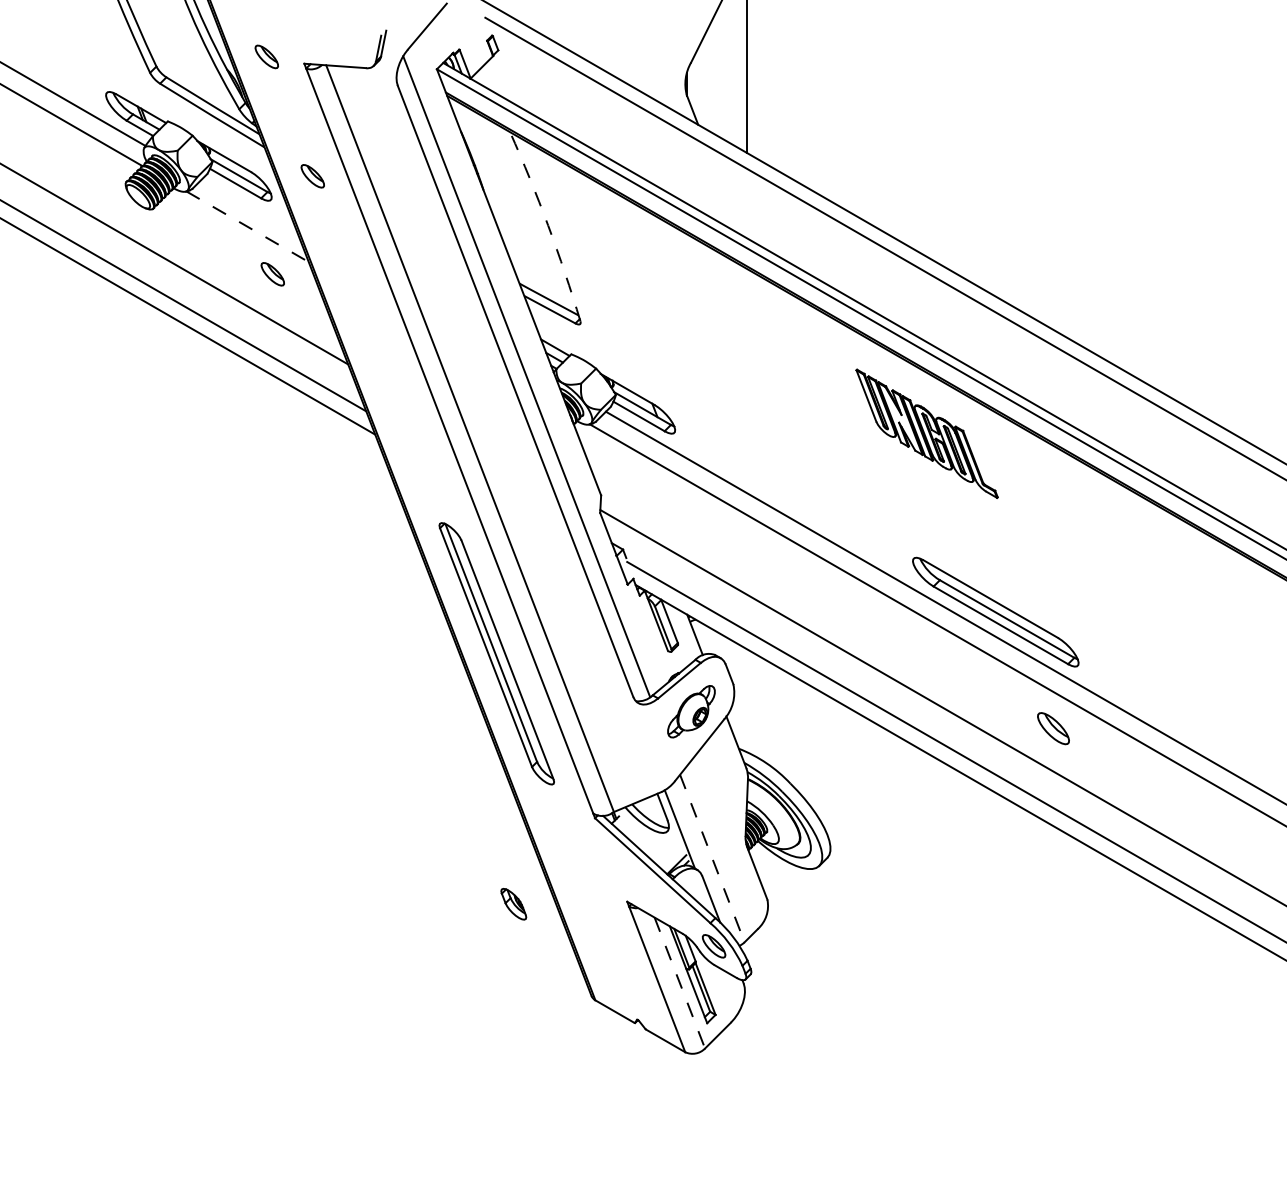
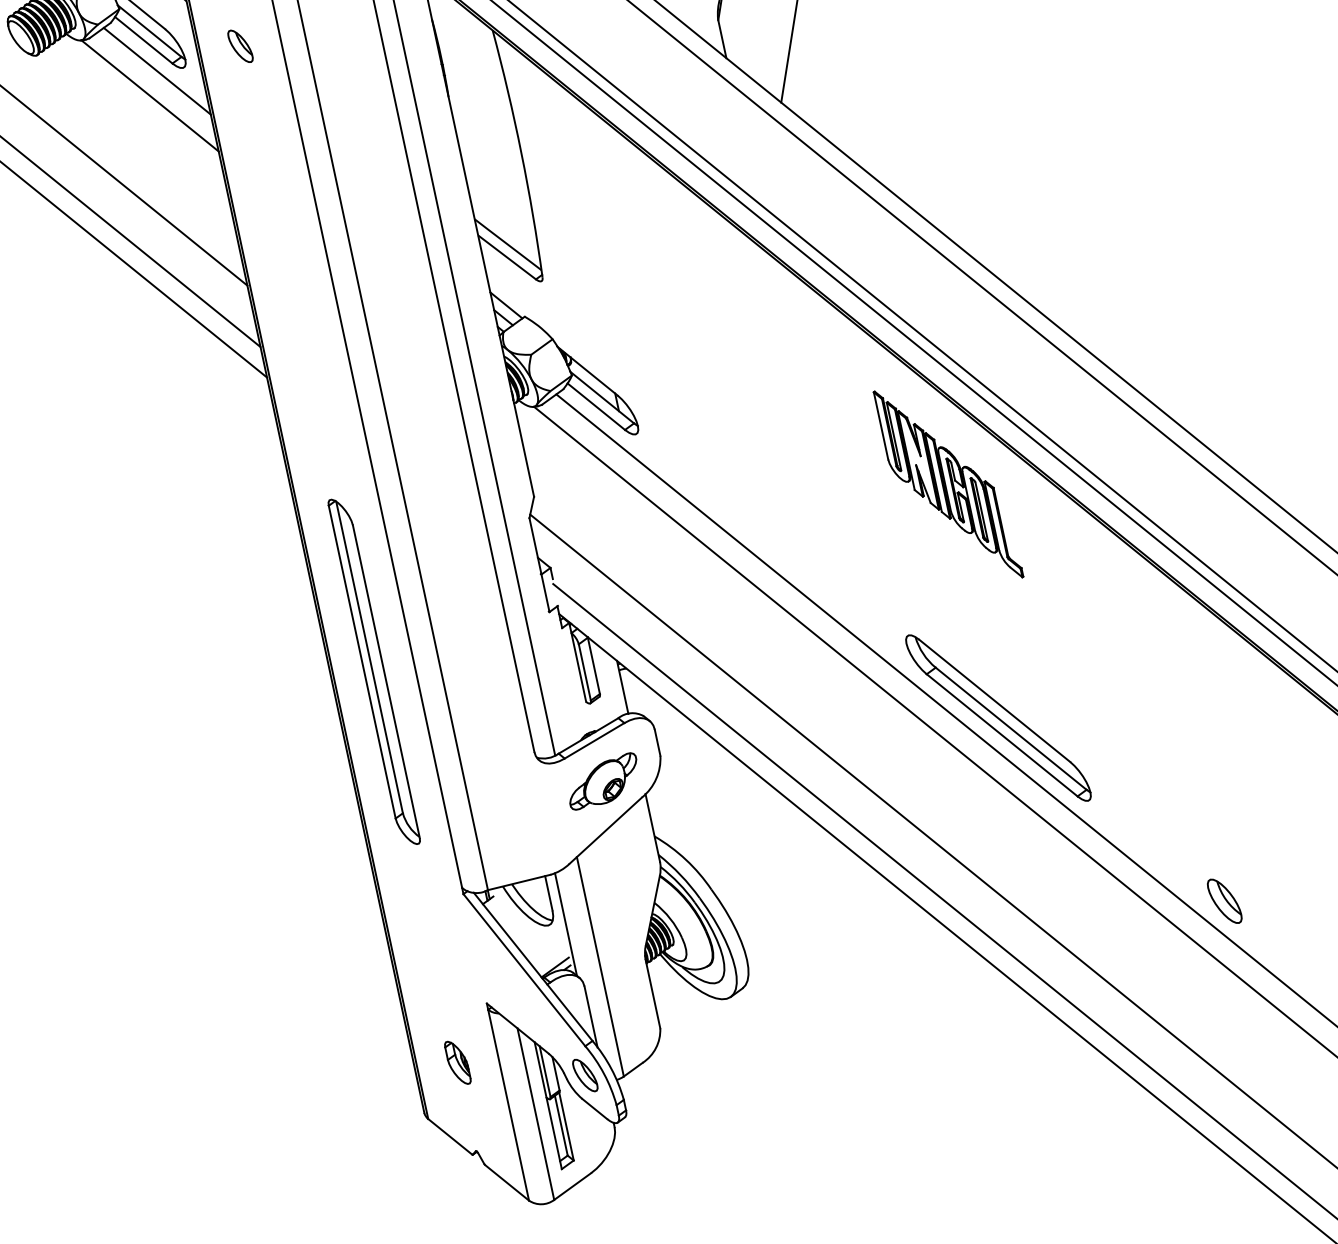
line: (249, 205) -> (156, 70), added
arc: (548, 225) -> (521, 153), dashed -> solid
line: (247, 226) -> (150, 95), dashed -> solid
part: (272, 274) -> (171, 159), removed
part: (1053, 728) -> (1224, 901), moved
line: (712, 858) -> (600, 966), dashed -> solid
part: (513, 904) -> (457, 1063), moved
line: (680, 983) -> (536, 1114), dashed -> solid

